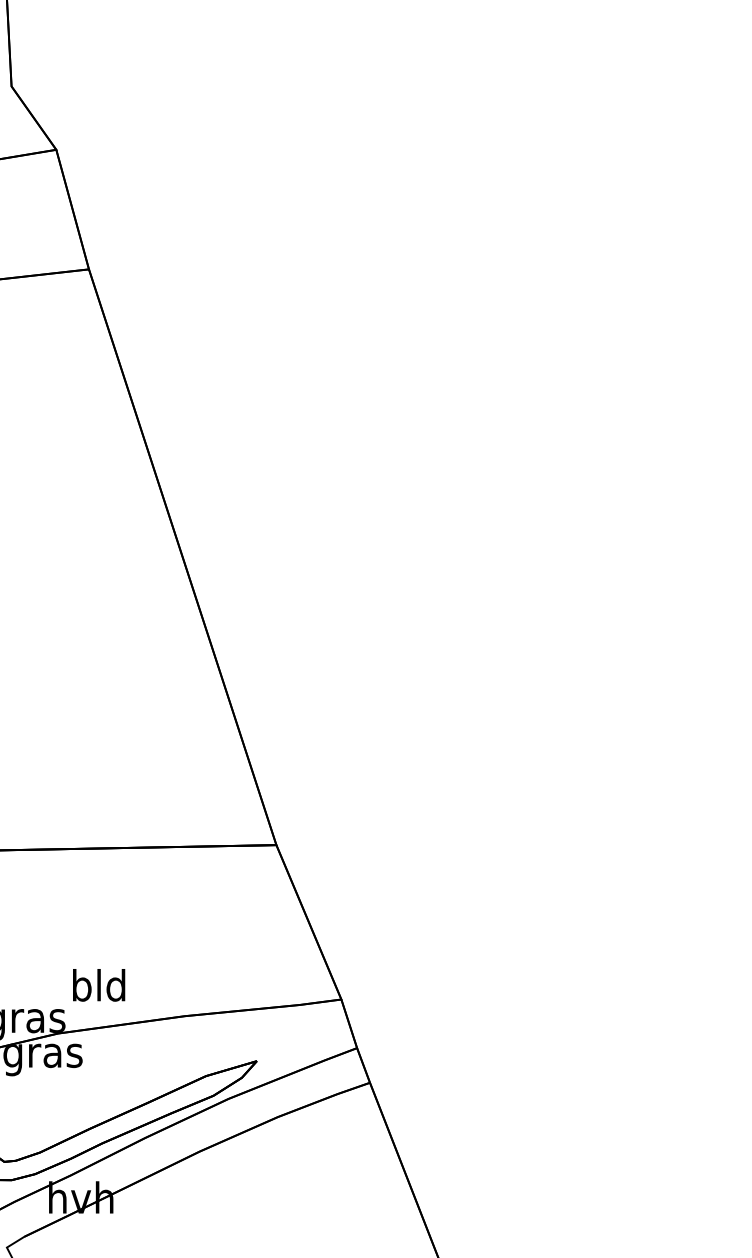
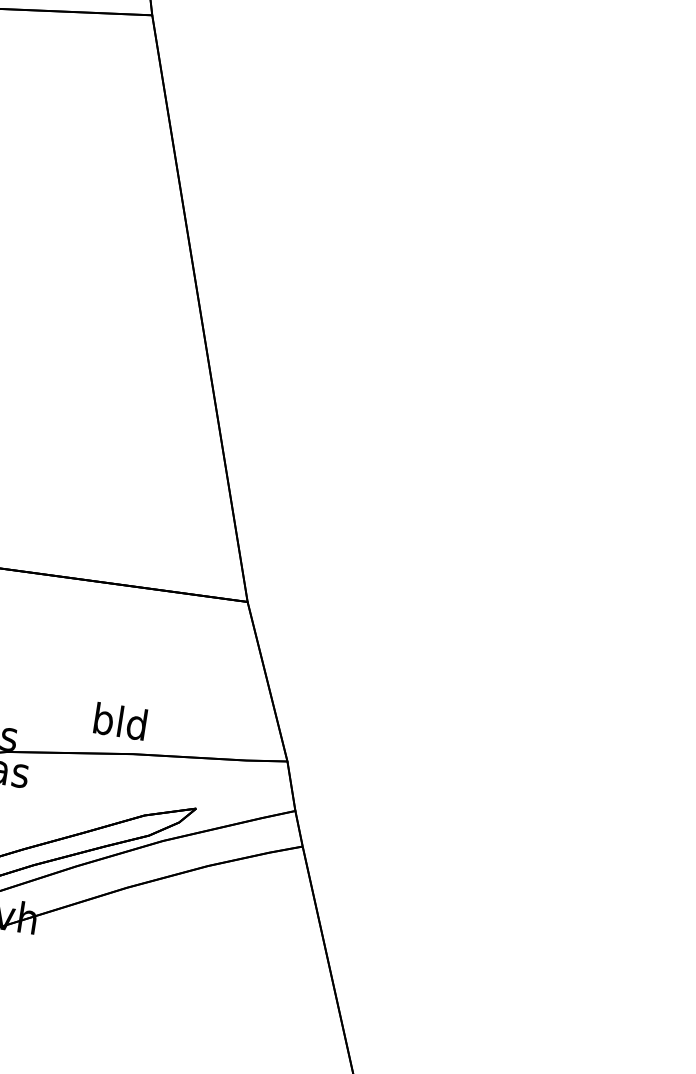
text: (99, 985) -> (120, 721), moved

